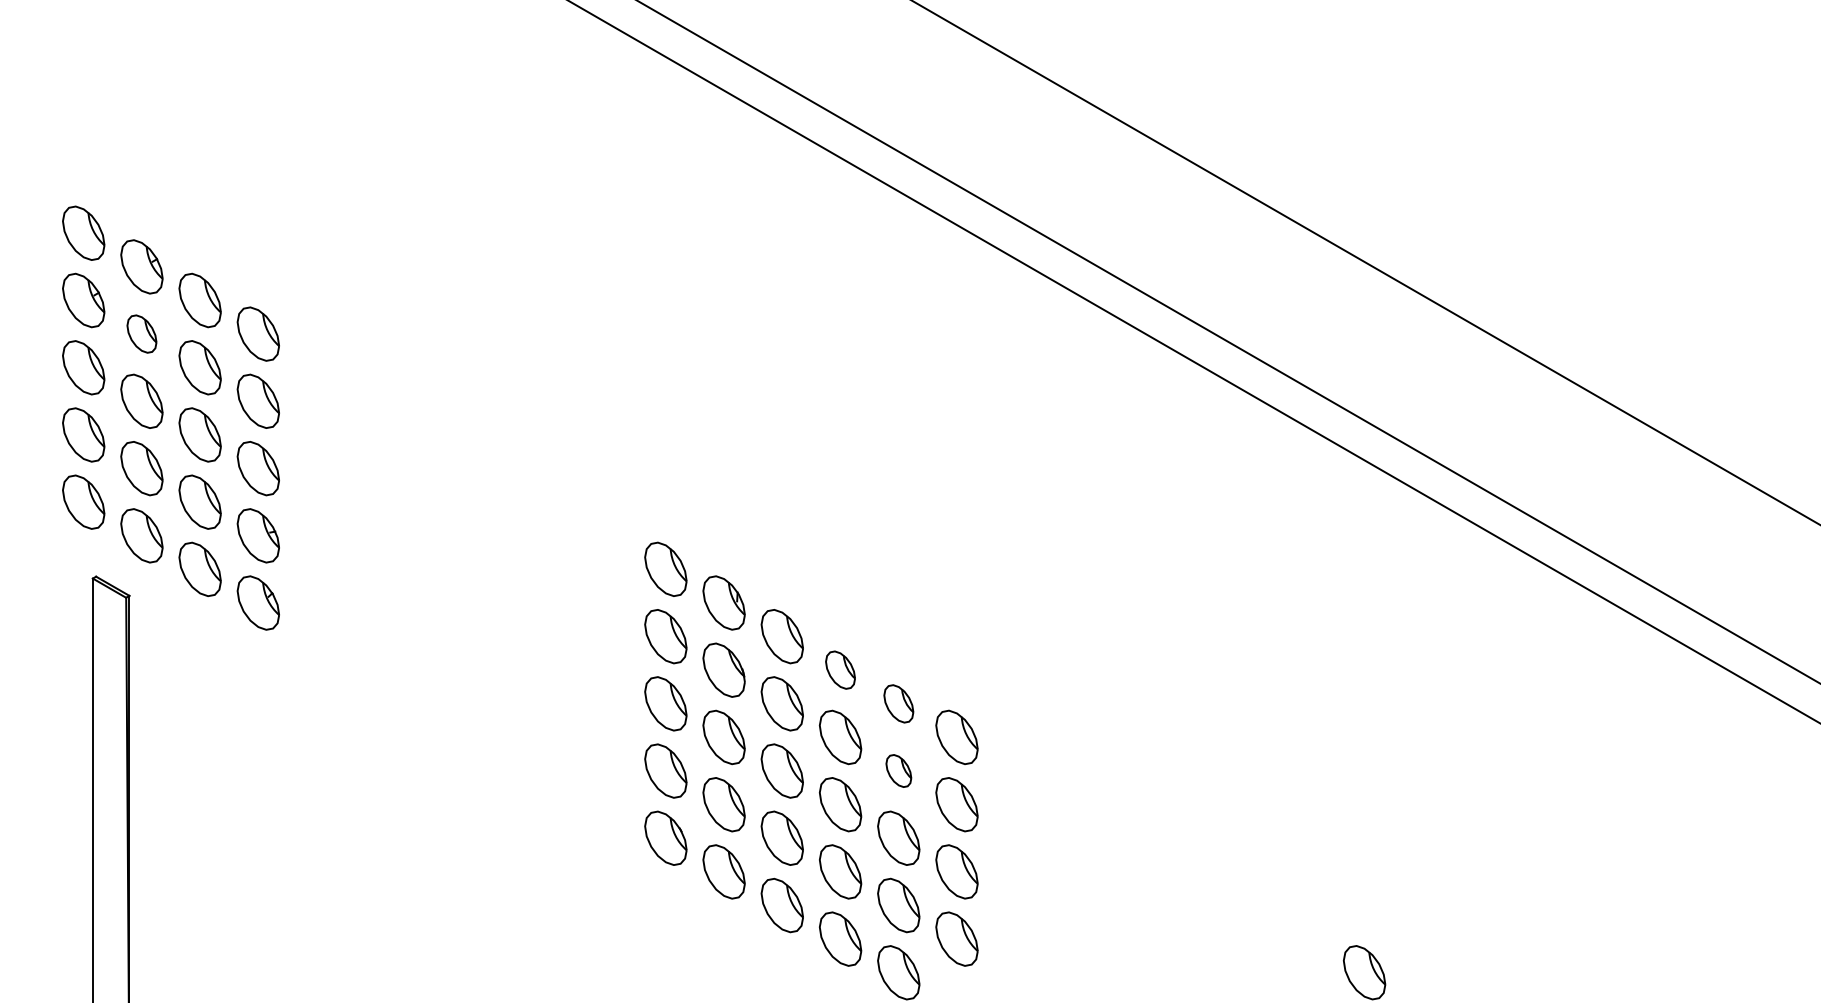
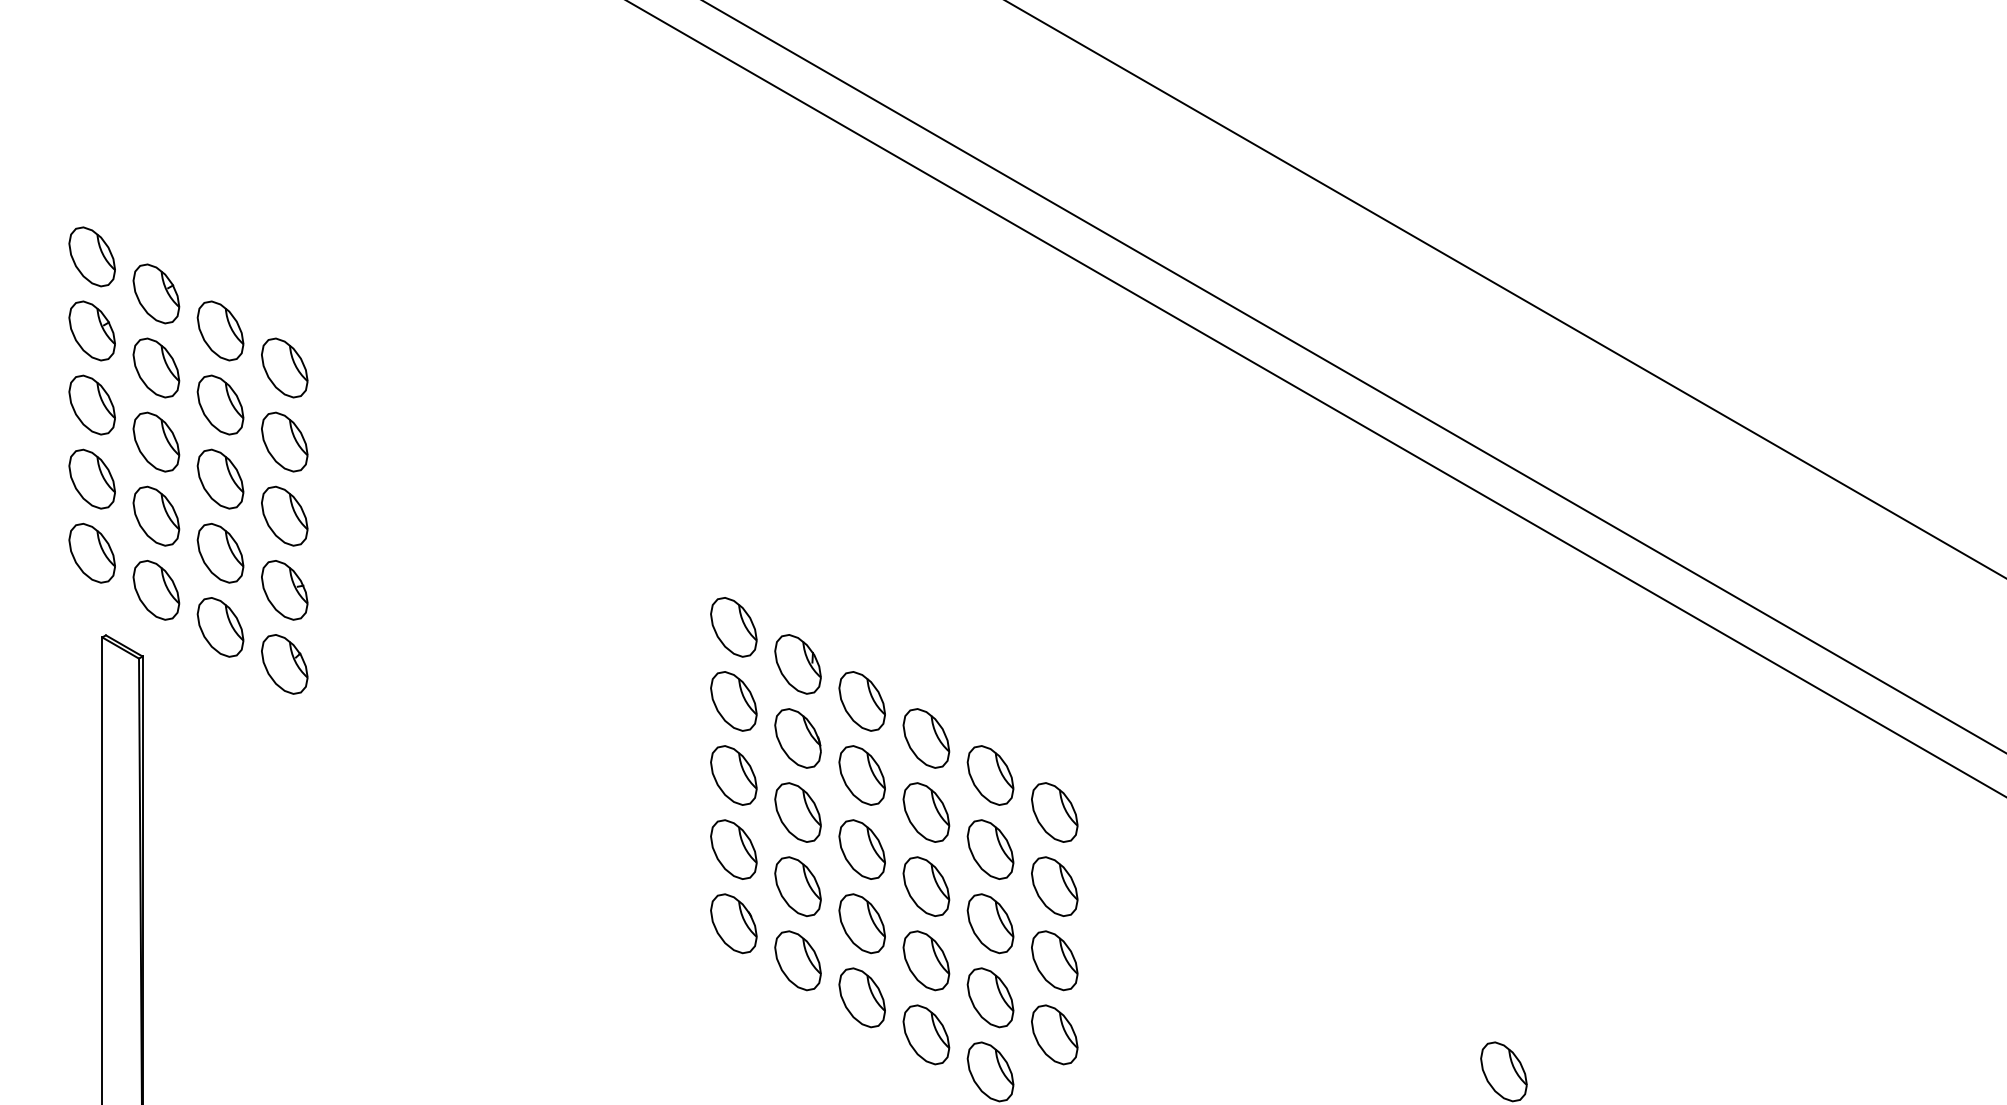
part: (141, 333) -> (155, 367), size x1.43
part: (840, 669) -> (926, 737), size x1.43
part: (898, 703) -> (990, 775), size x1.43
part: (898, 770) -> (990, 848), size x1.67

